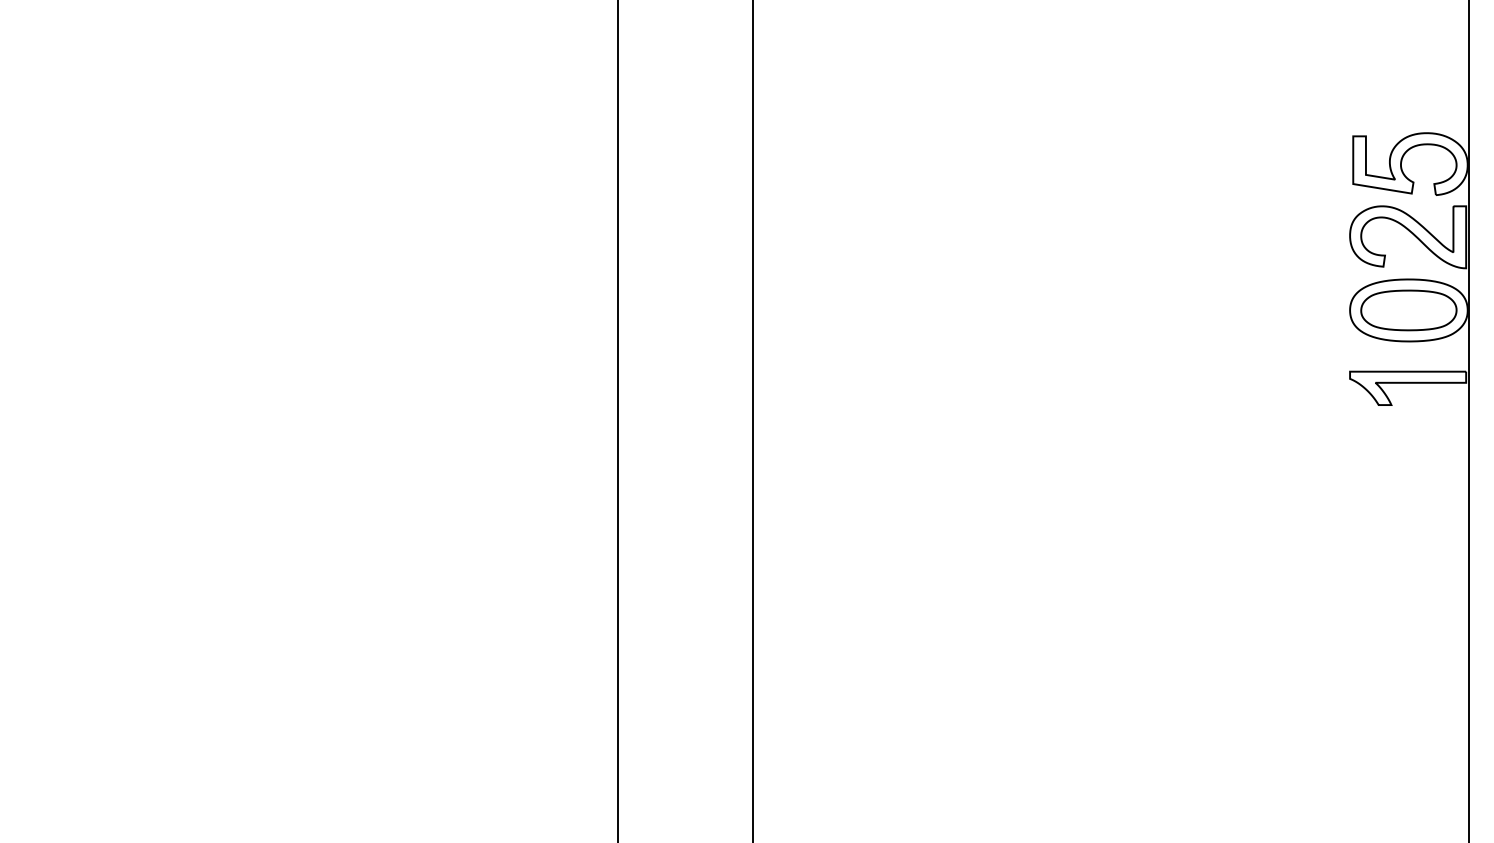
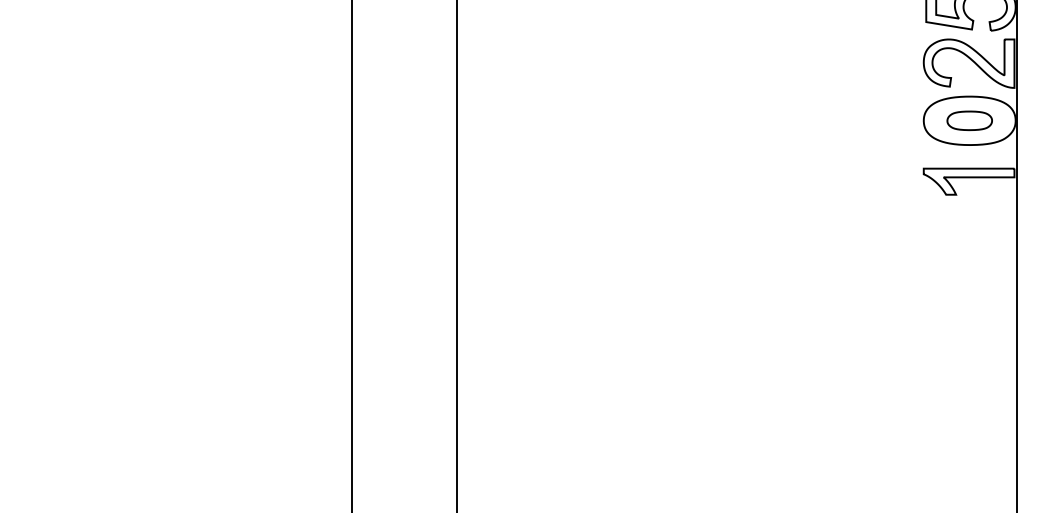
part: (1408, 310) -> (969, 120), size x0.6

